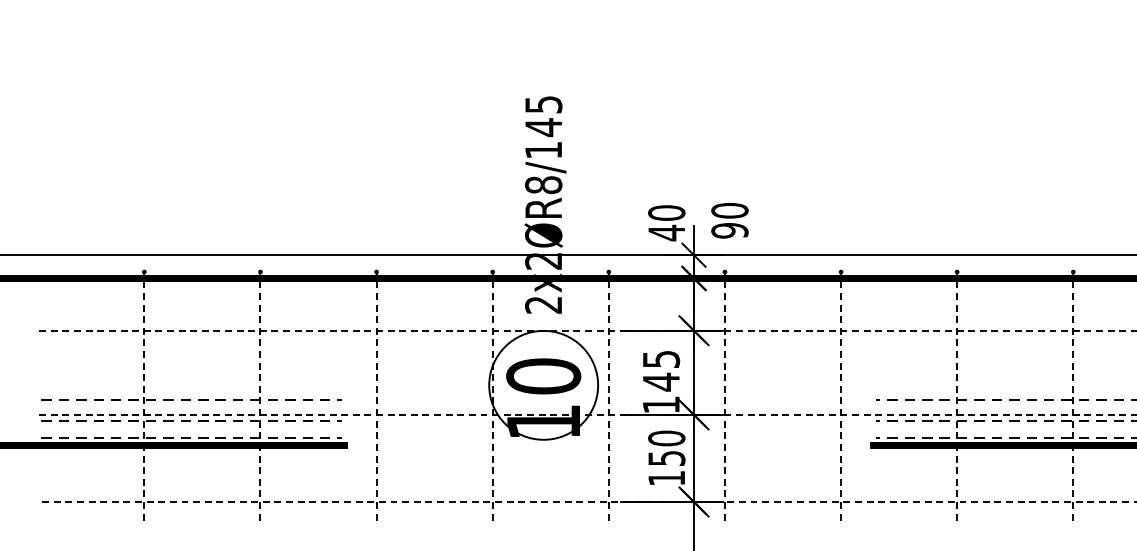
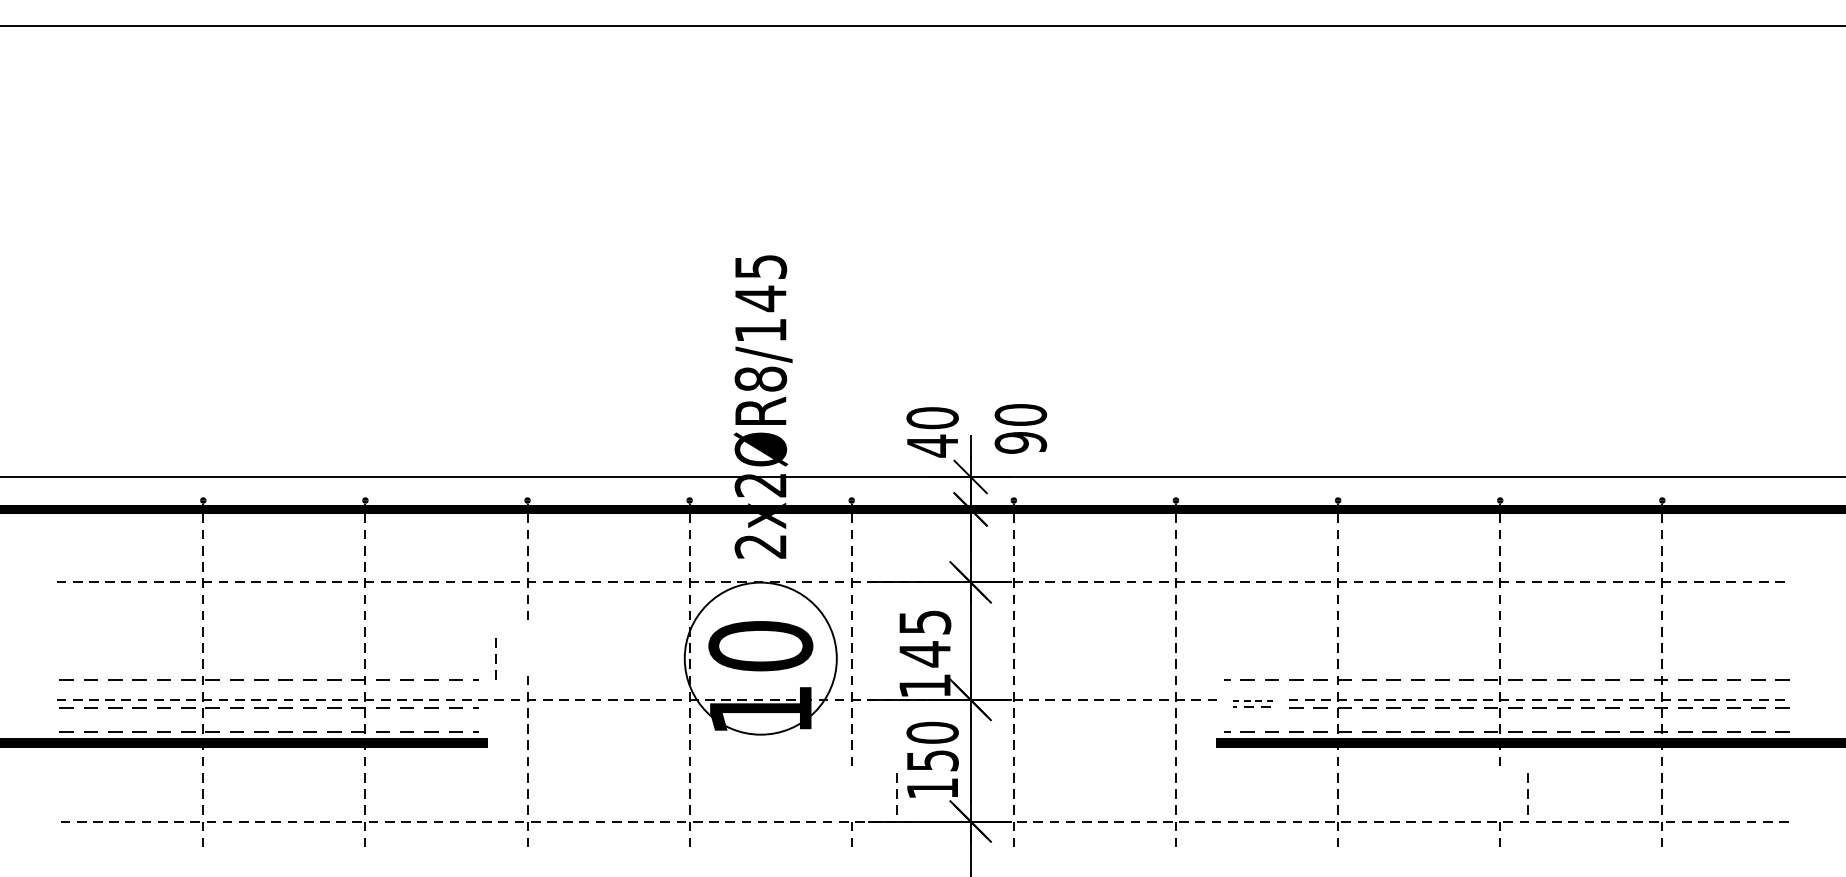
line: (376, 377) -> (495, 658), moved
part: (895, 417) -> (1252, 703), size x0.7
line: (608, 481) -> (896, 793), moved
line: (1072, 481) -> (1527, 793), moved

